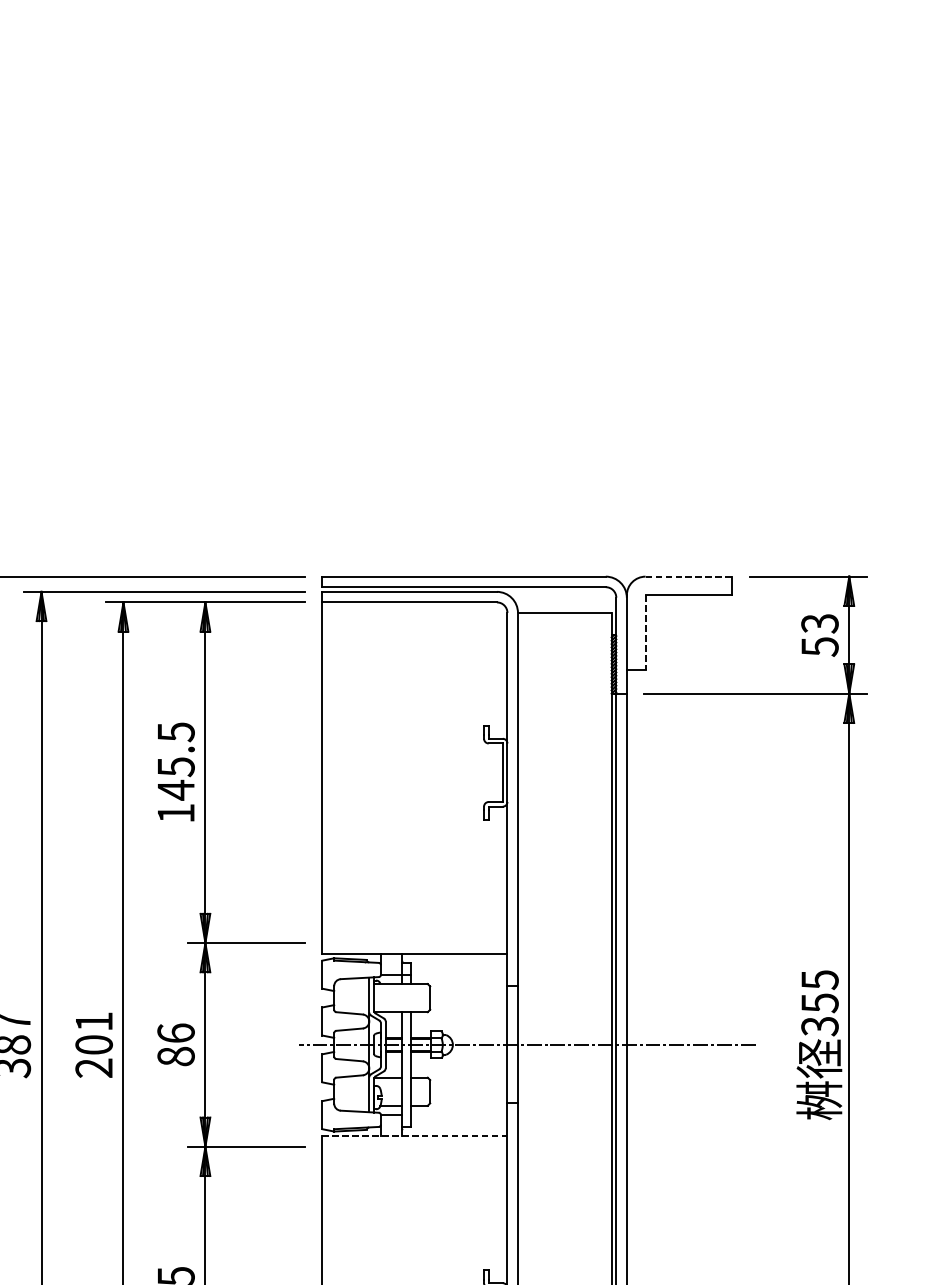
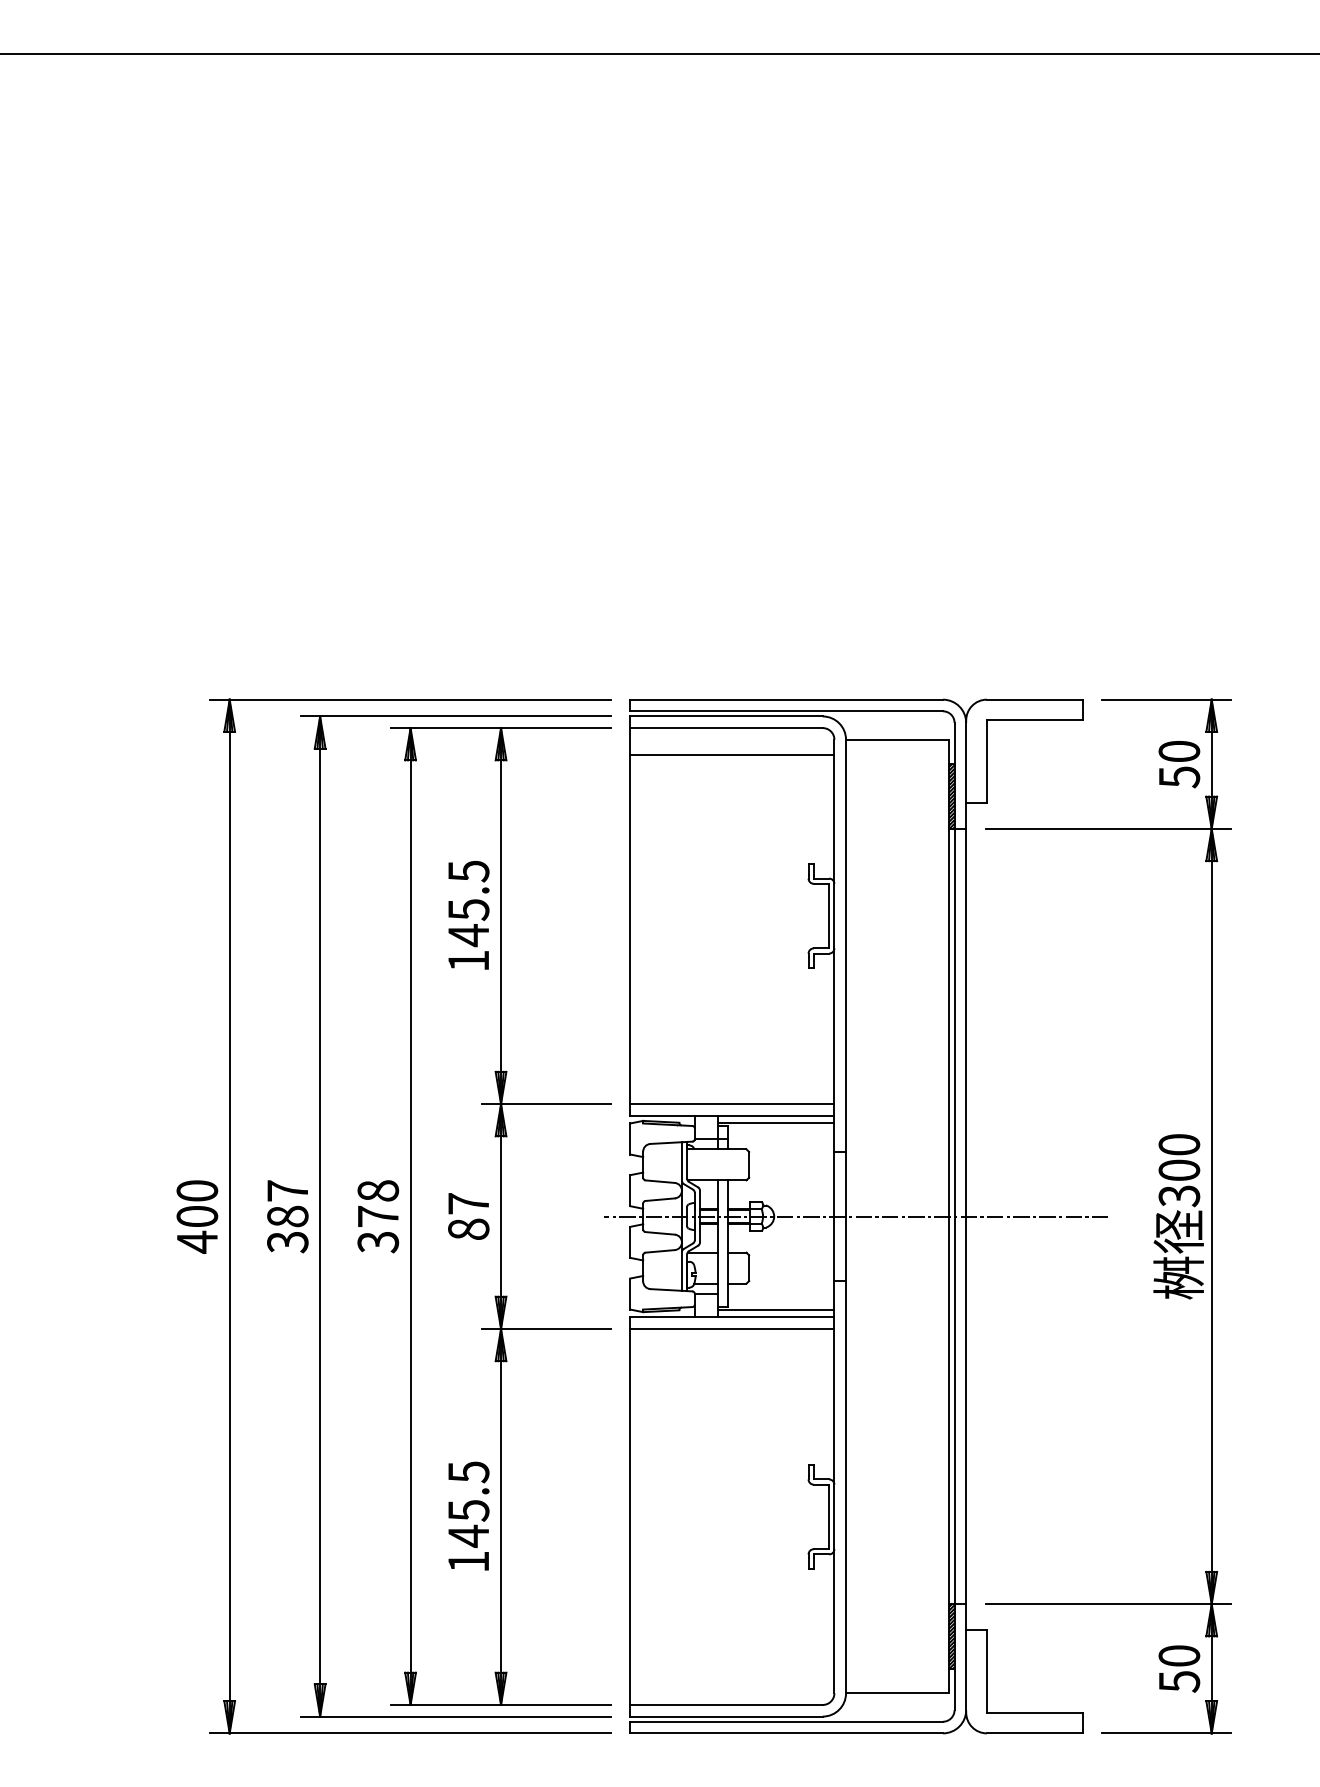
line: (688, 576) -> (1034, 699), dashed -> solid
text: (820, 623) -> (1179, 751), 53 -> 50
line: (415, 627) -> (732, 755), added
line: (645, 633) -> (986, 762), dashed -> solid
line: (415, 943) -> (732, 1104), added
line: (454, 960) -> (776, 1123), added
text: (820, 991) -> (1179, 1157), 355 -> 300
text: (175, 1033) -> (468, 1203), 86 -> 87
text: (94, 1044) -> (378, 1216), 201 -> 378
line: (454, 1129) -> (776, 1309), added
line: (415, 1136) -> (732, 1317), dashed -> solid
line: (415, 1146) -> (732, 1328), added

